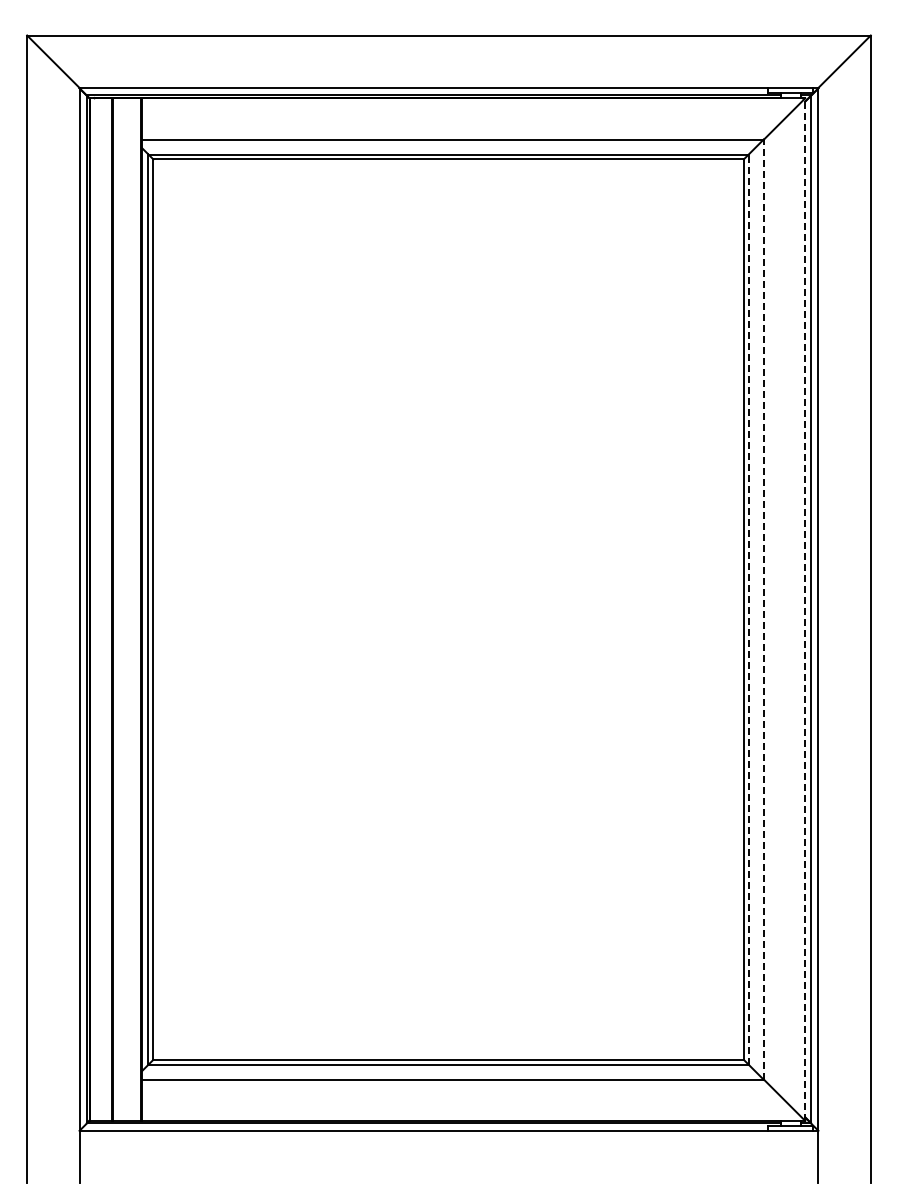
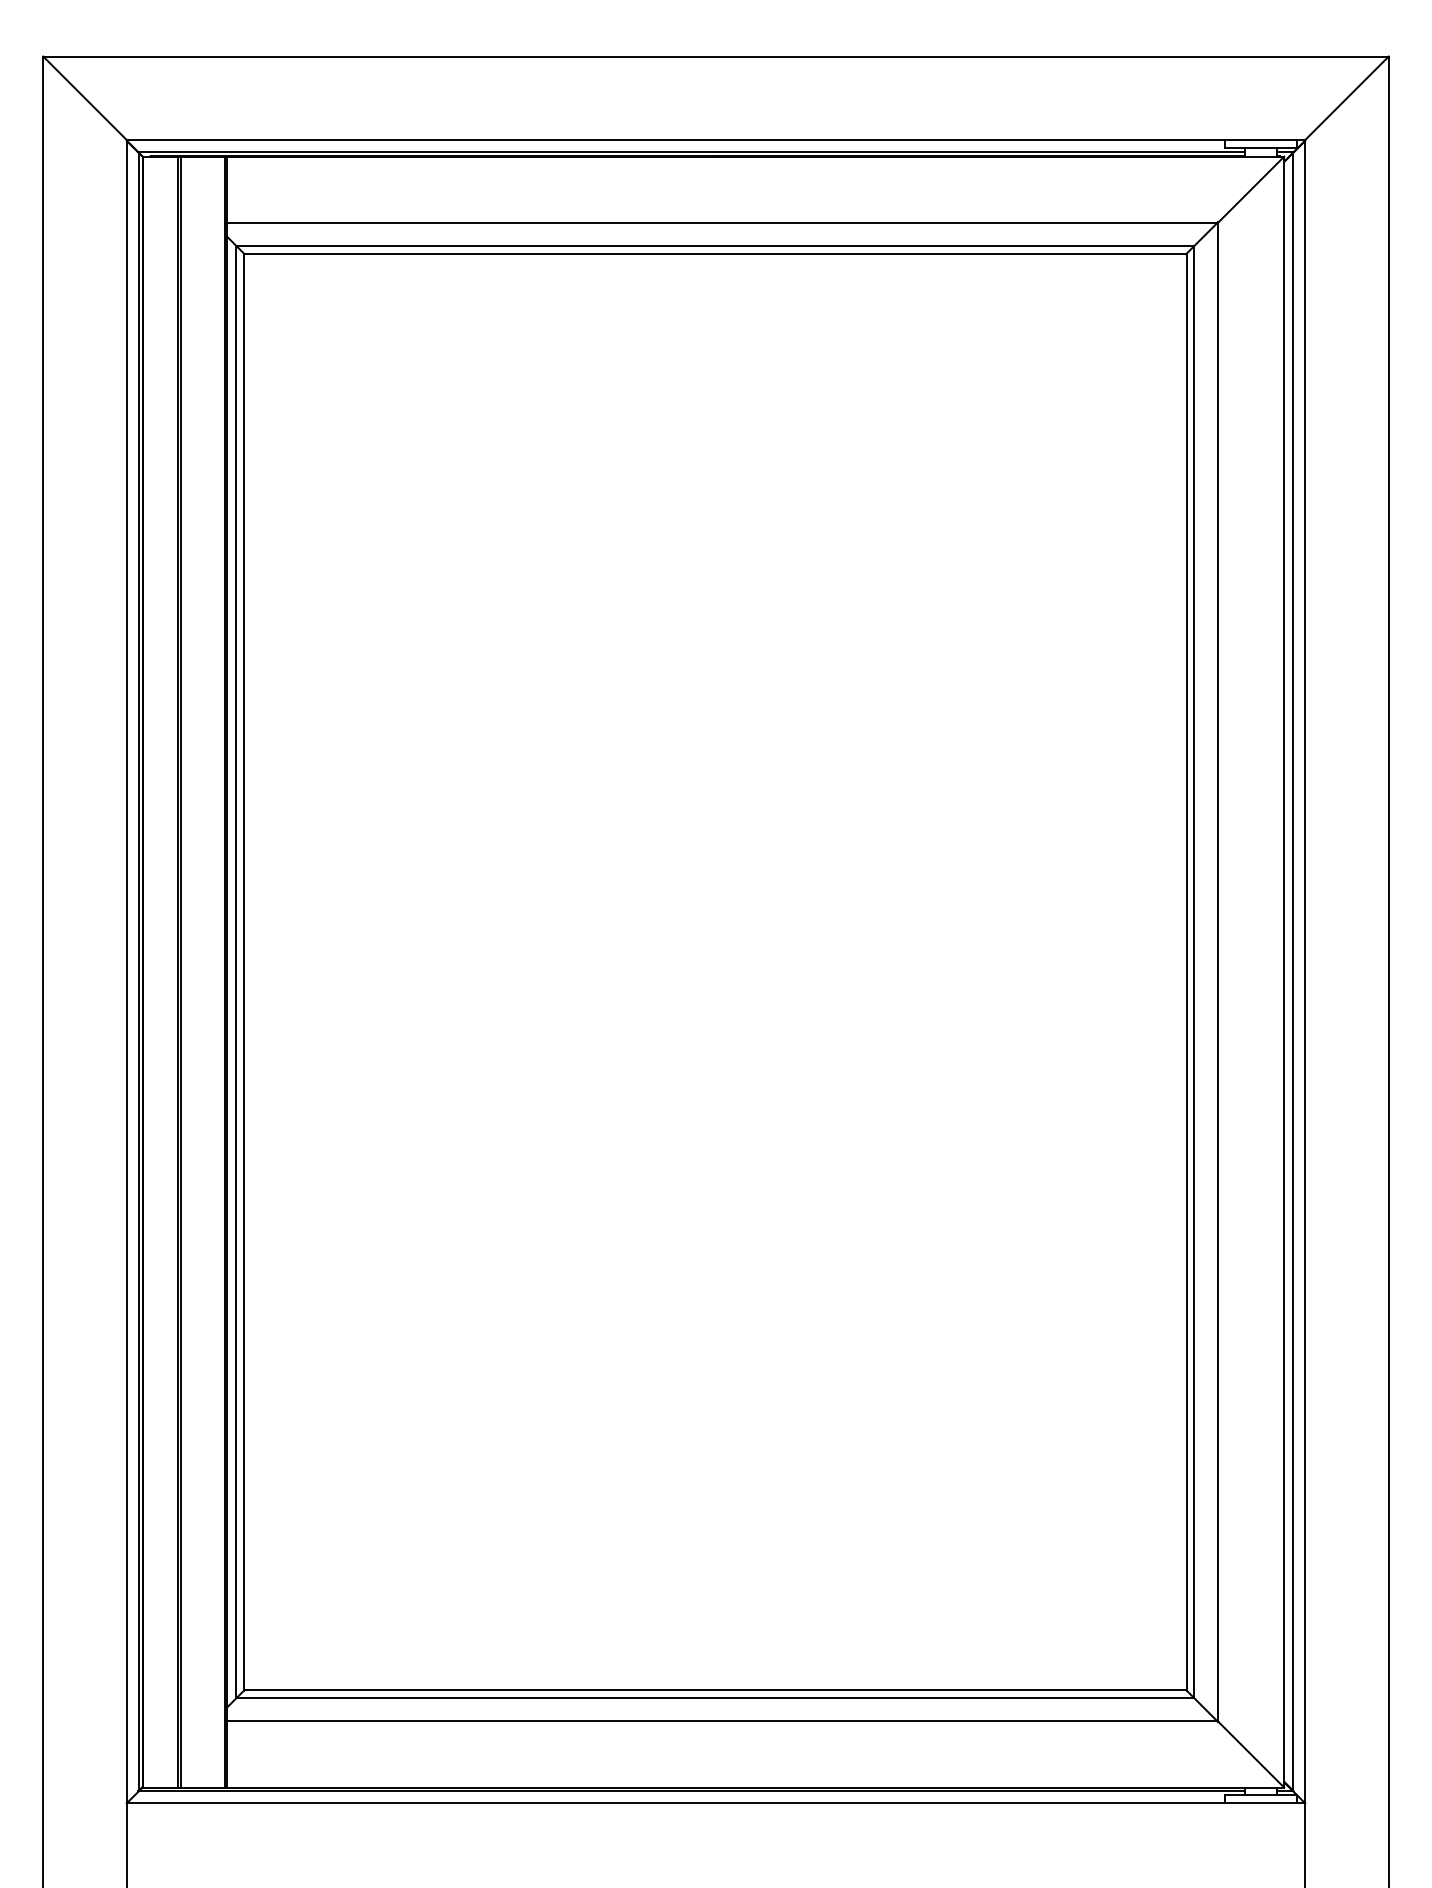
line: (749, 609) -> (1195, 971), dashed -> solid
line: (763, 609) -> (1217, 971), dashed -> solid
line: (805, 609) -> (1284, 971), dashed -> solid

